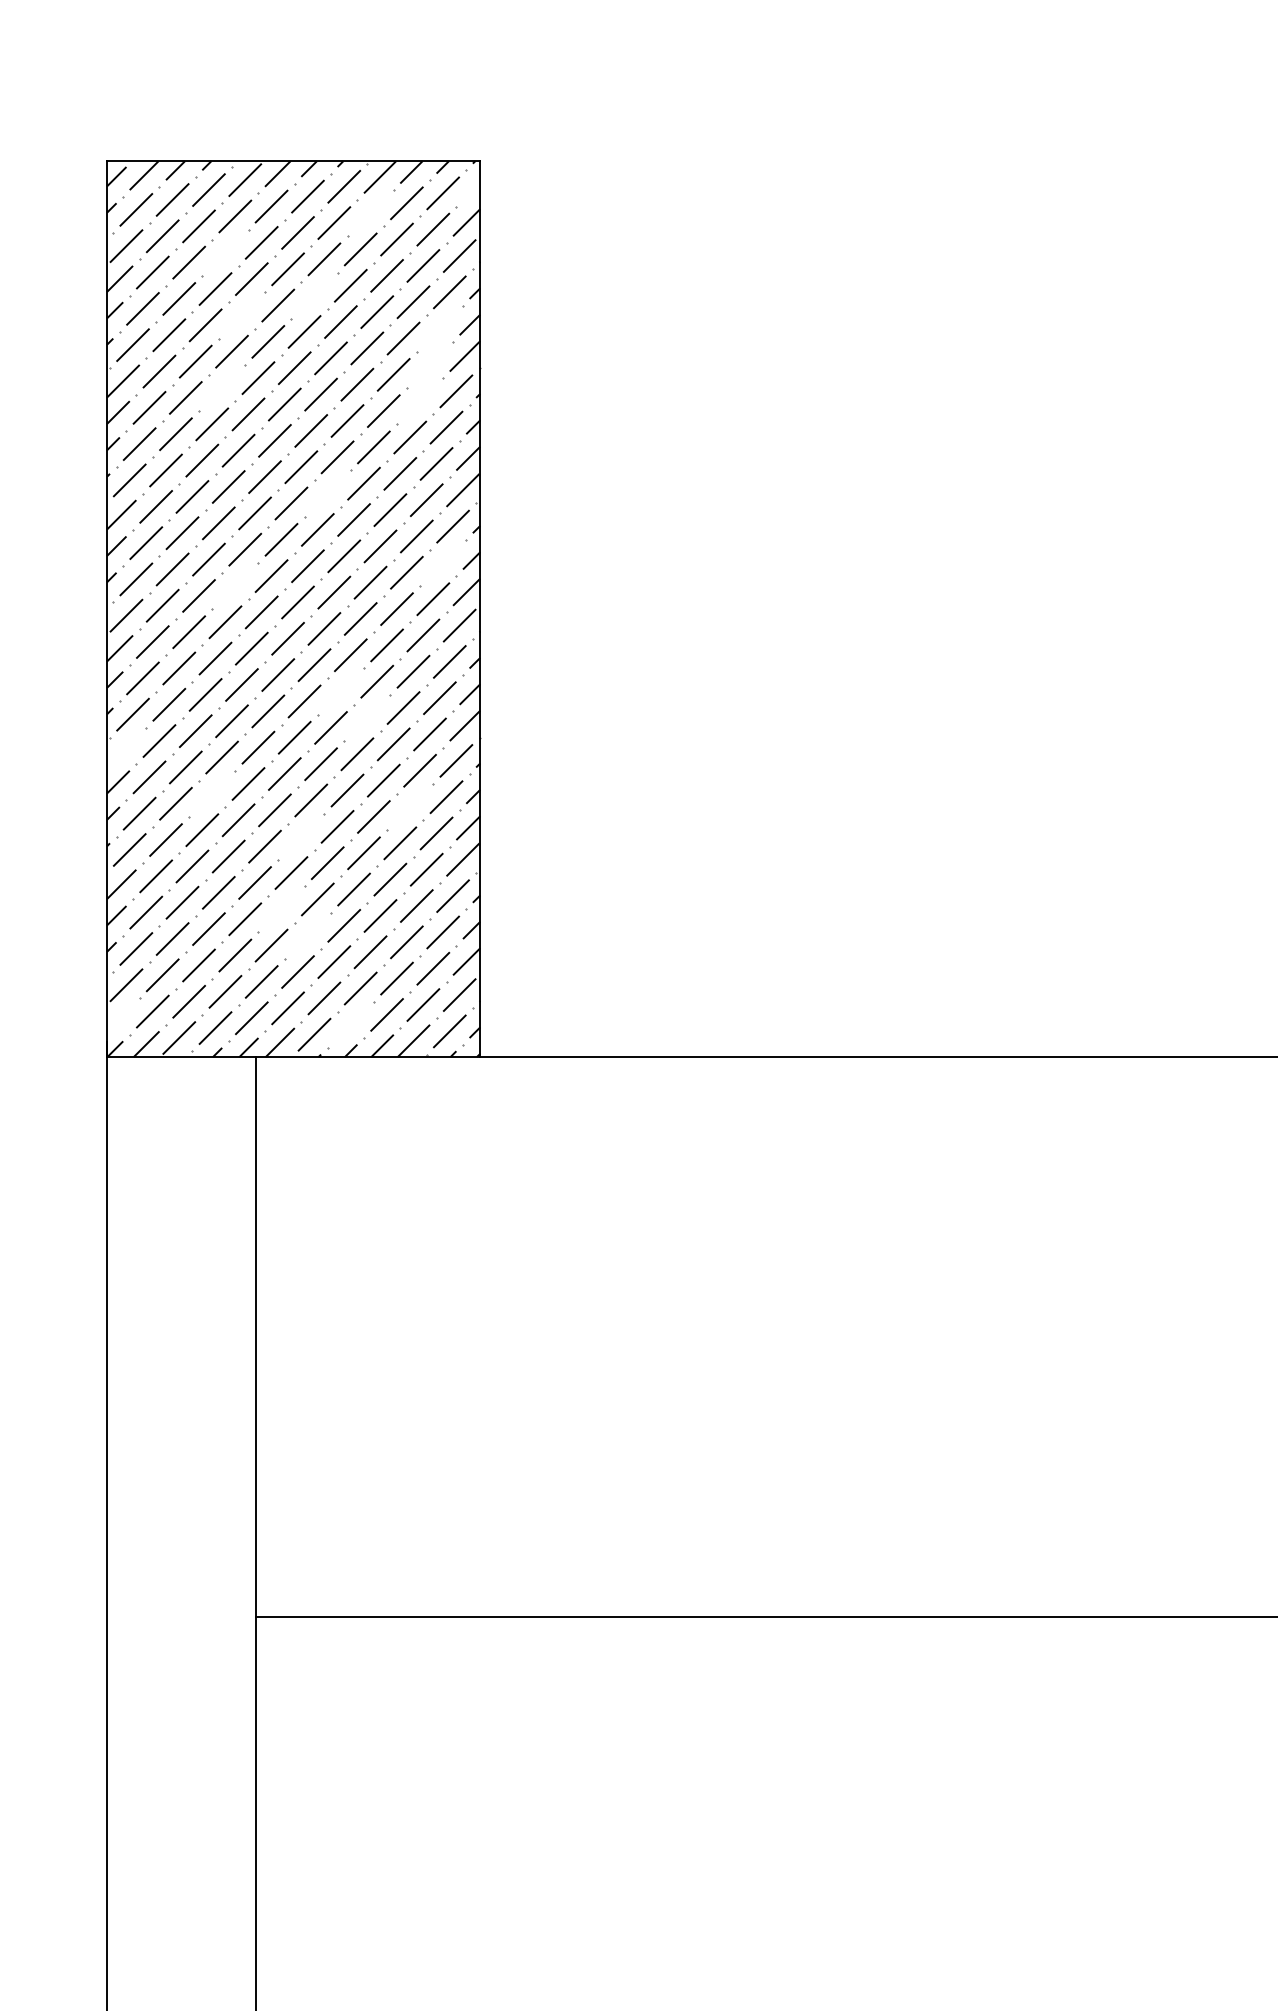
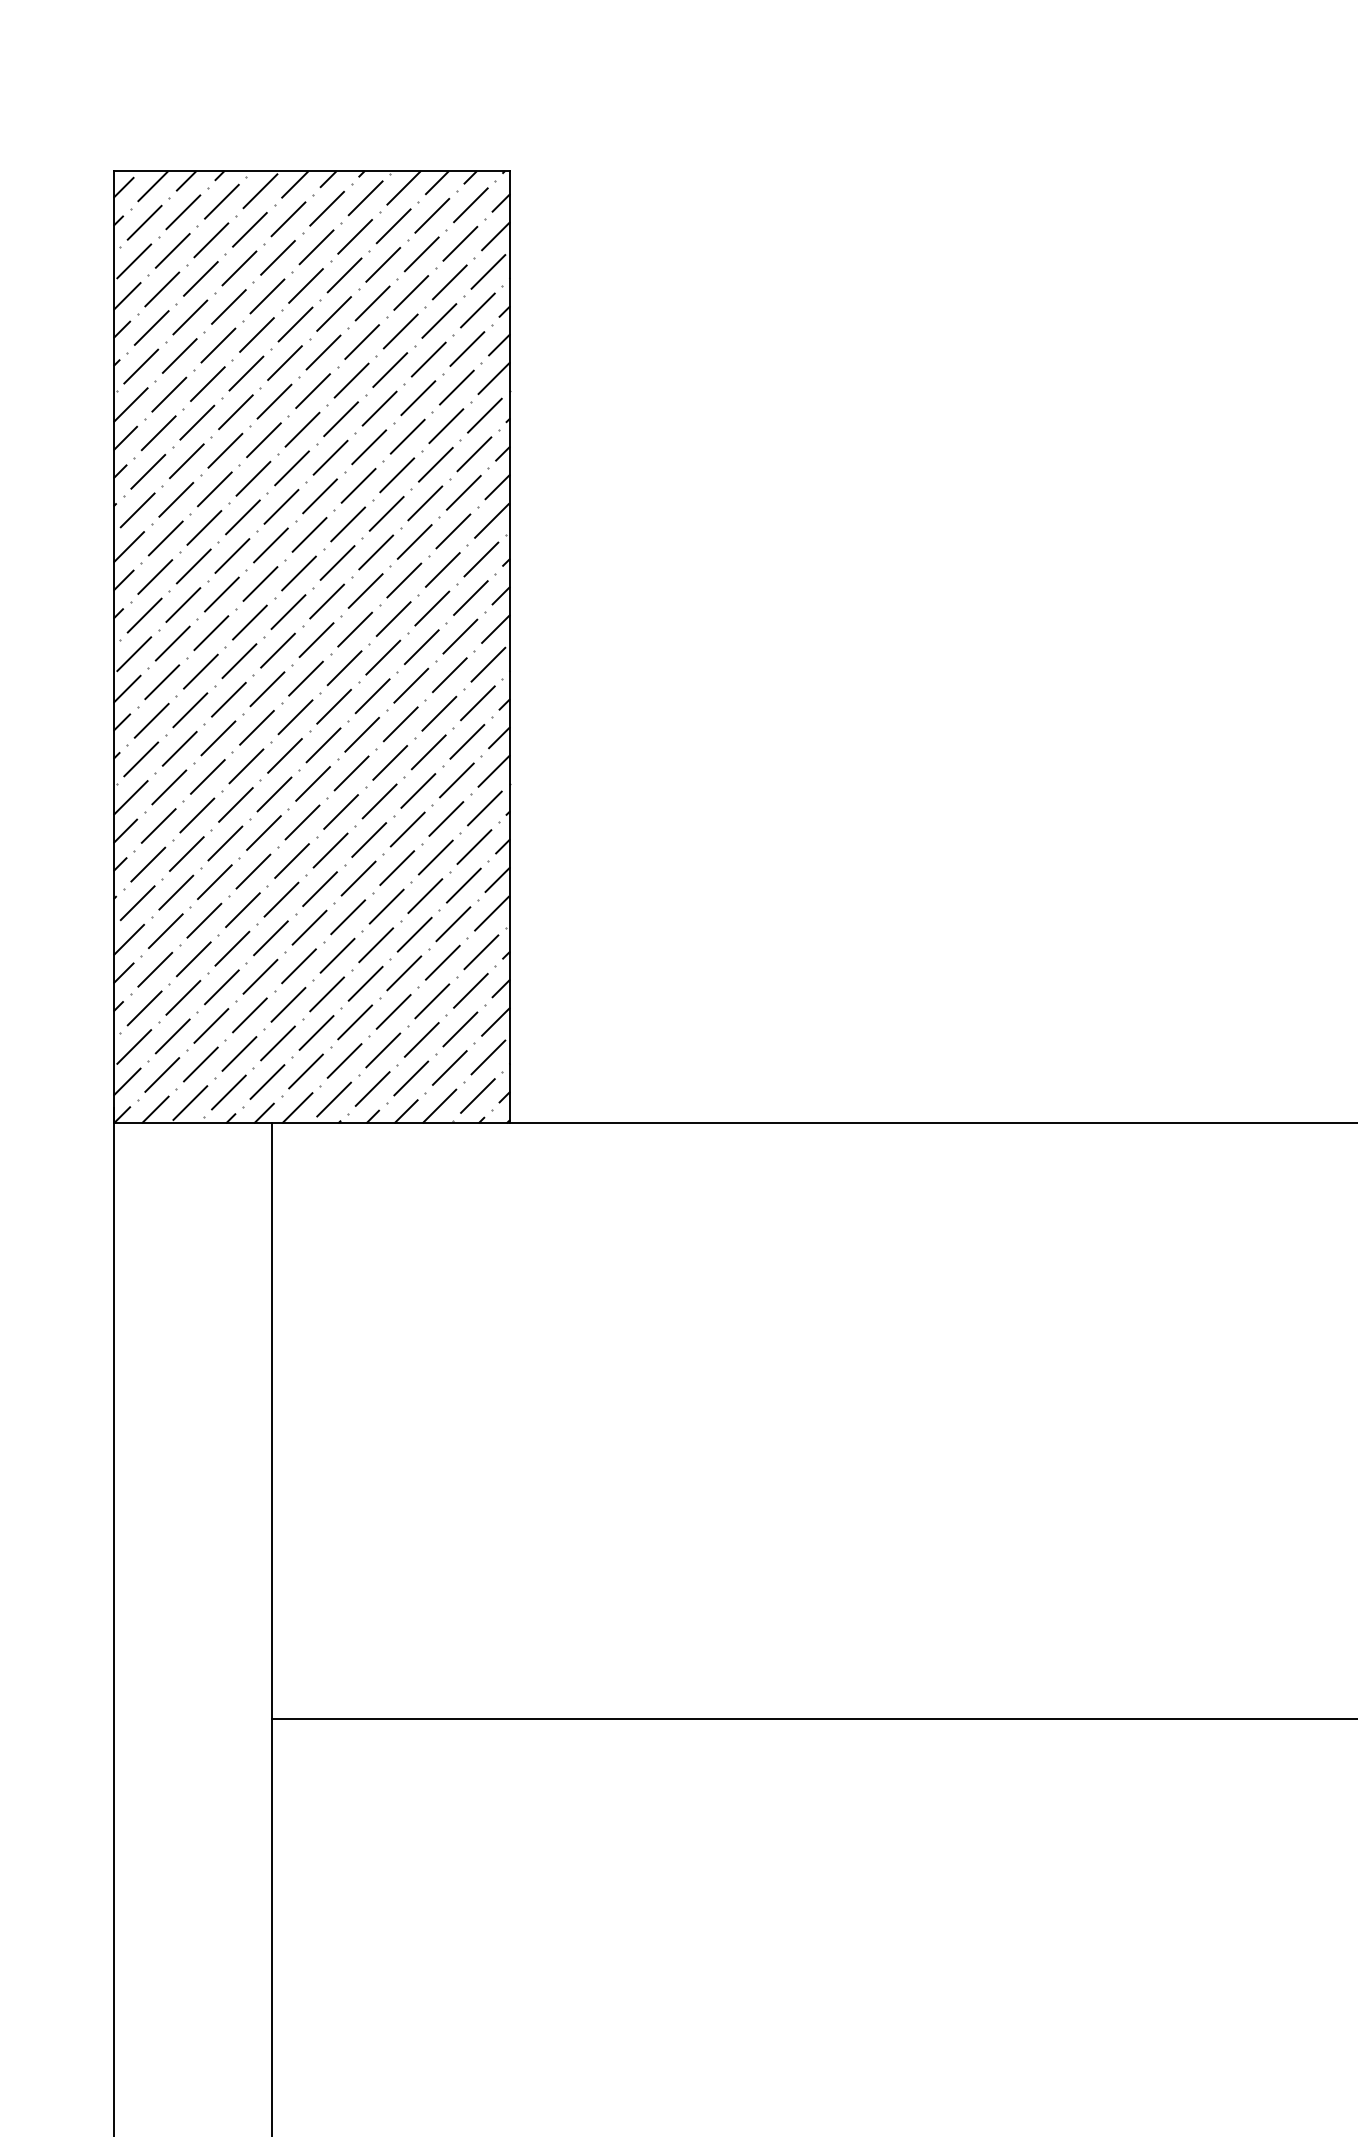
line: (471, 190) -> (500, 202), added
line: (370, 212) -> (393, 225), added
line: (224, 251) -> (238, 267), added
line: (313, 295) -> (333, 313), added
line: (241, 314) -> (256, 334), added
line: (439, 328) -> (466, 348), added
line: (429, 364) -> (456, 387), added
line: (221, 387) -> (235, 411), added
line: (419, 400) -> (445, 425), added
line: (327, 492) -> (347, 523), added
line: (442, 562) -> (470, 597), added
line: (234, 585) -> (249, 622), added
line: (340, 691) -> (361, 734), added
line: (366, 717) -> (389, 762), added
line: (122, 750) -> (130, 797), added
line: (212, 793) -> (225, 843), added
line: (409, 806) -> (435, 857), added
line: (300, 836) -> (319, 888), added
line: (281, 908) -> (298, 965), added
line: (307, 934) -> (326, 993), added
line: (120, 1017) -> (127, 1081), added
line: (350, 1024) -> (372, 1088), added

